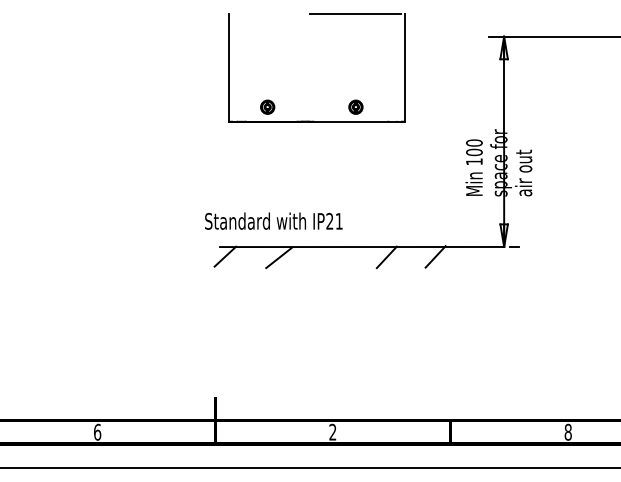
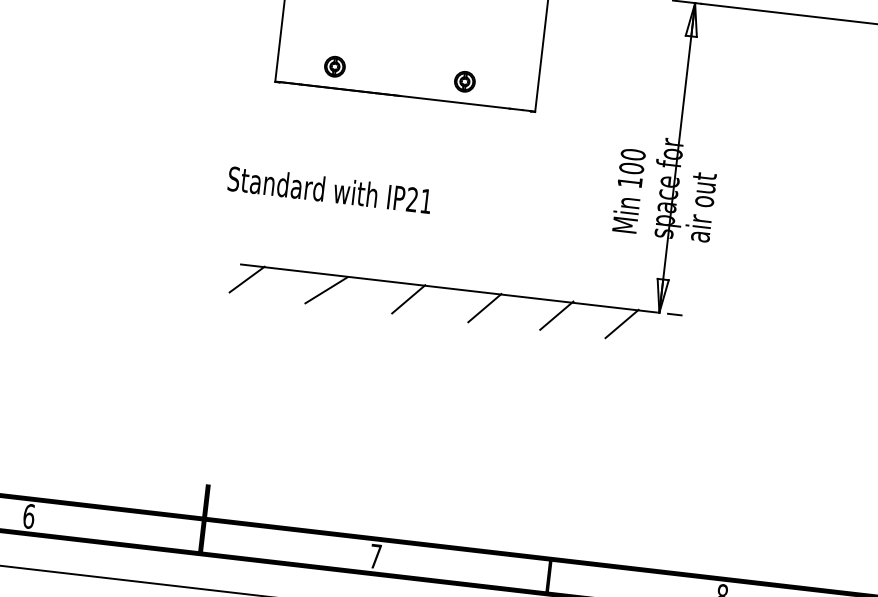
text: (273, 220) -> (329, 188), moved
line: (335, 257) -> (409, 299), added
line: (480, 257) -> (622, 324), added
text: (332, 431) -> (375, 555), 2 -> 7

